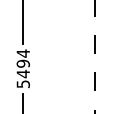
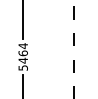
text: (22, 63) -> (22, 53), 5494 -> 5464

